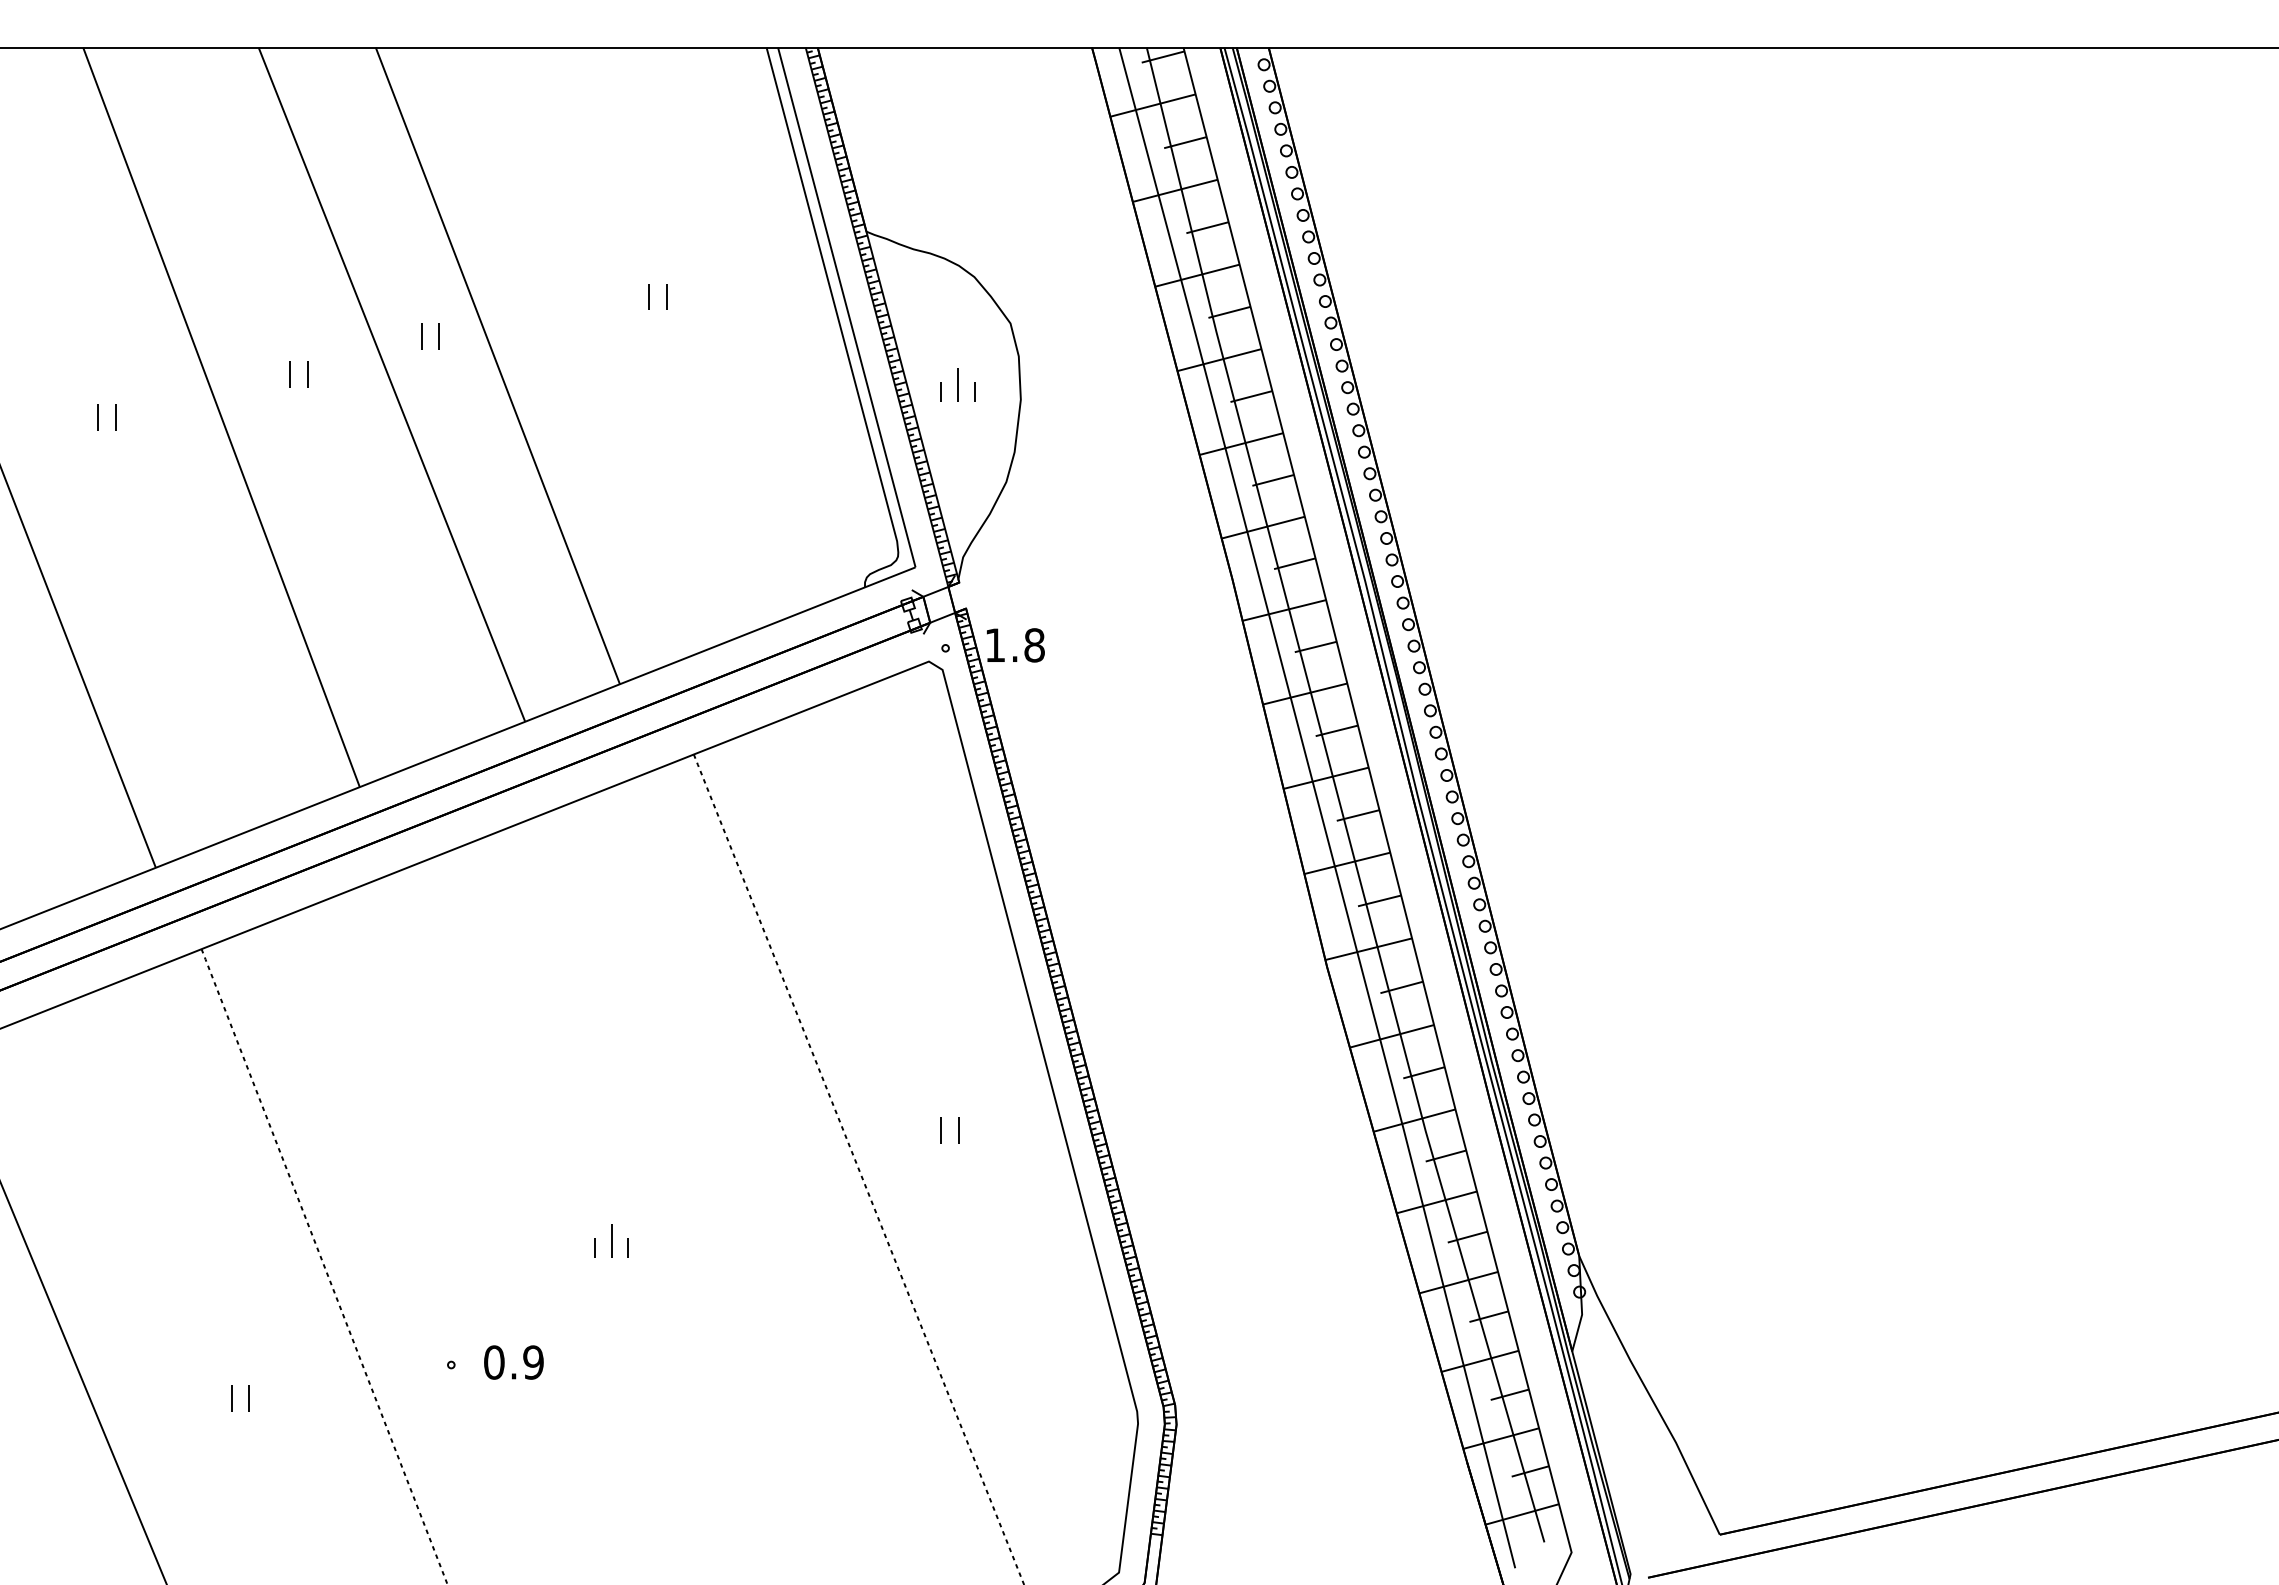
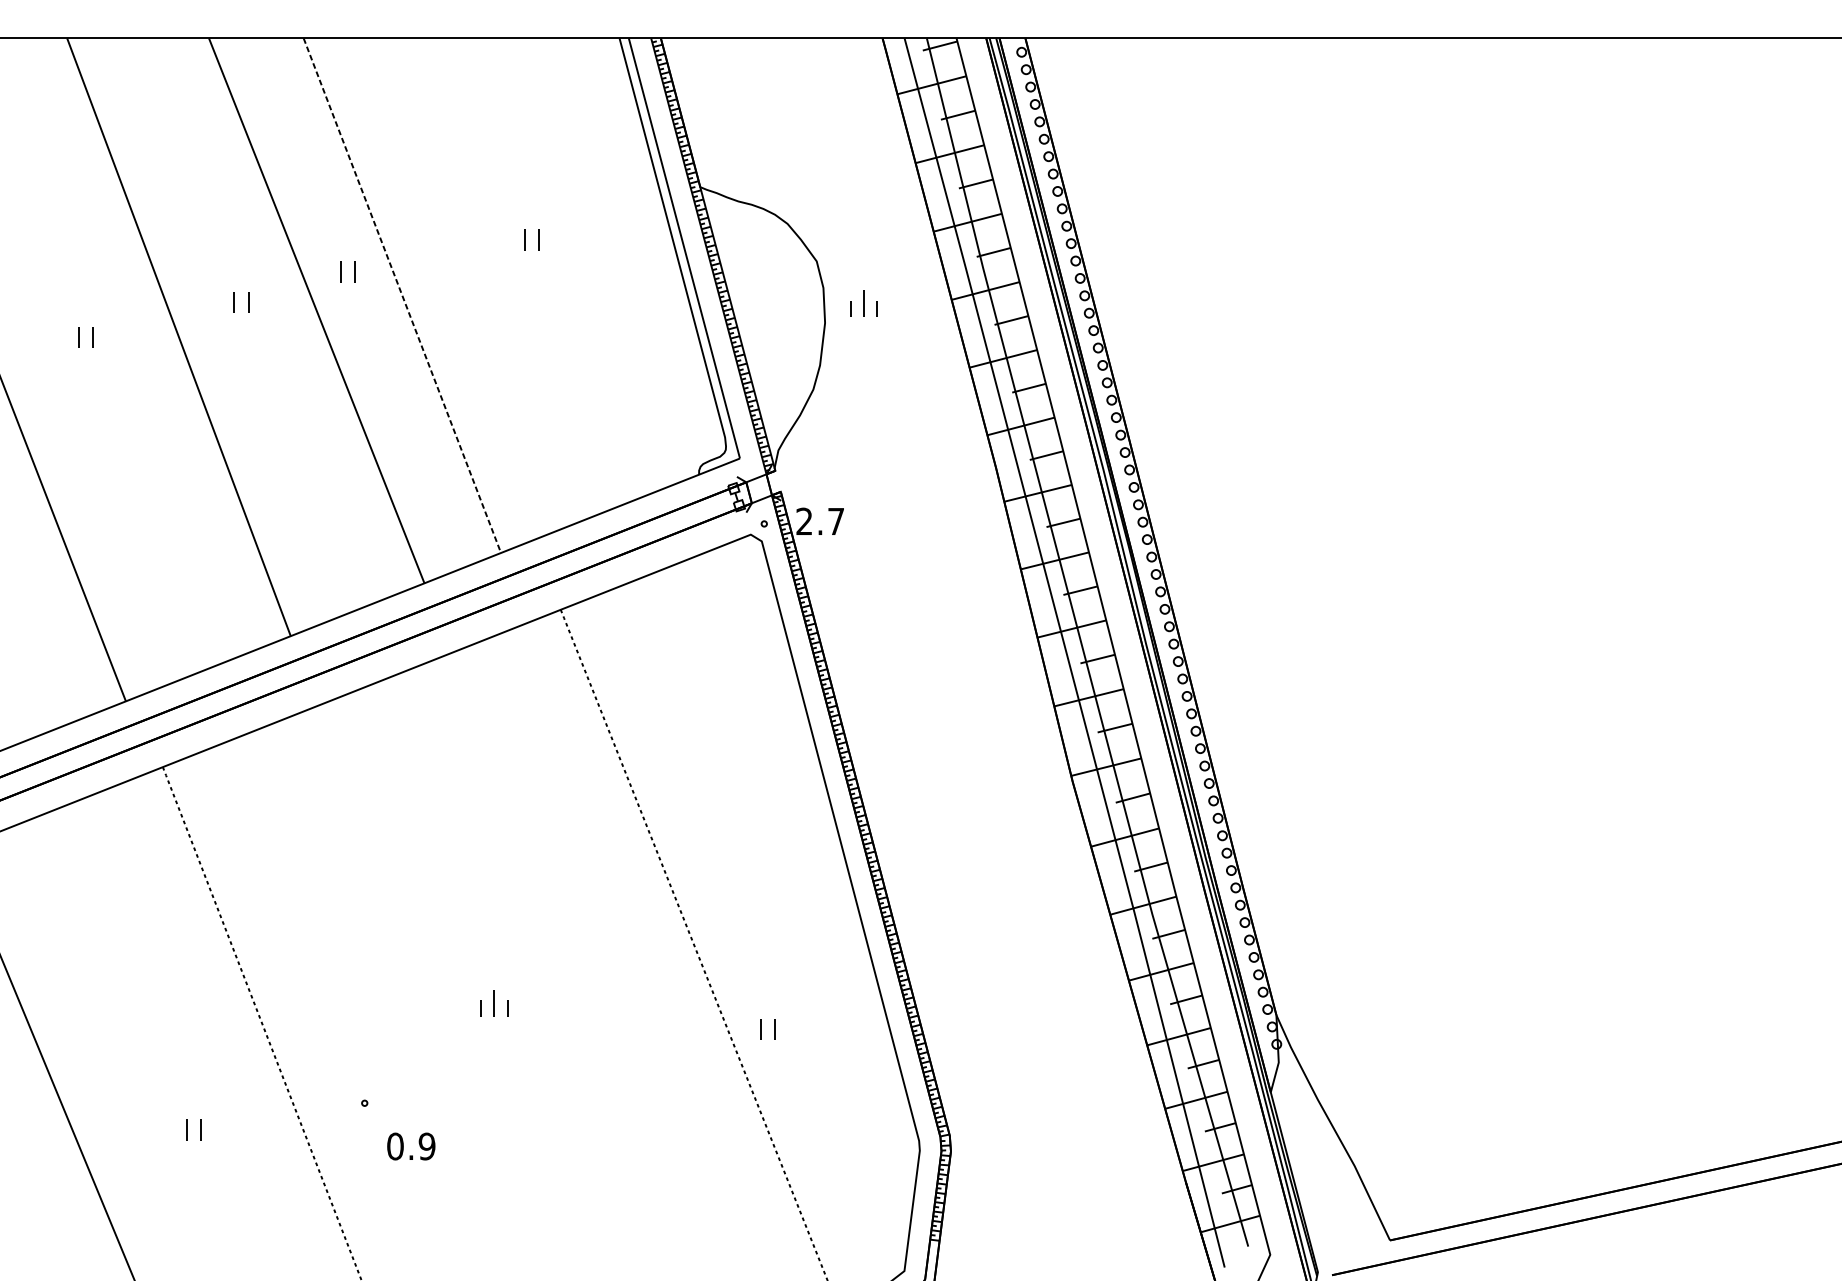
line: (497, 365) -> (402, 295), solid -> dashed
part: (957, 384) -> (863, 303), moved
text: (1014, 645) -> (819, 521), 1.8 -> 2.7
part: (941, 1130) -> (760, 1029), moved
text: (513, 1362) -> (410, 1146), moved

